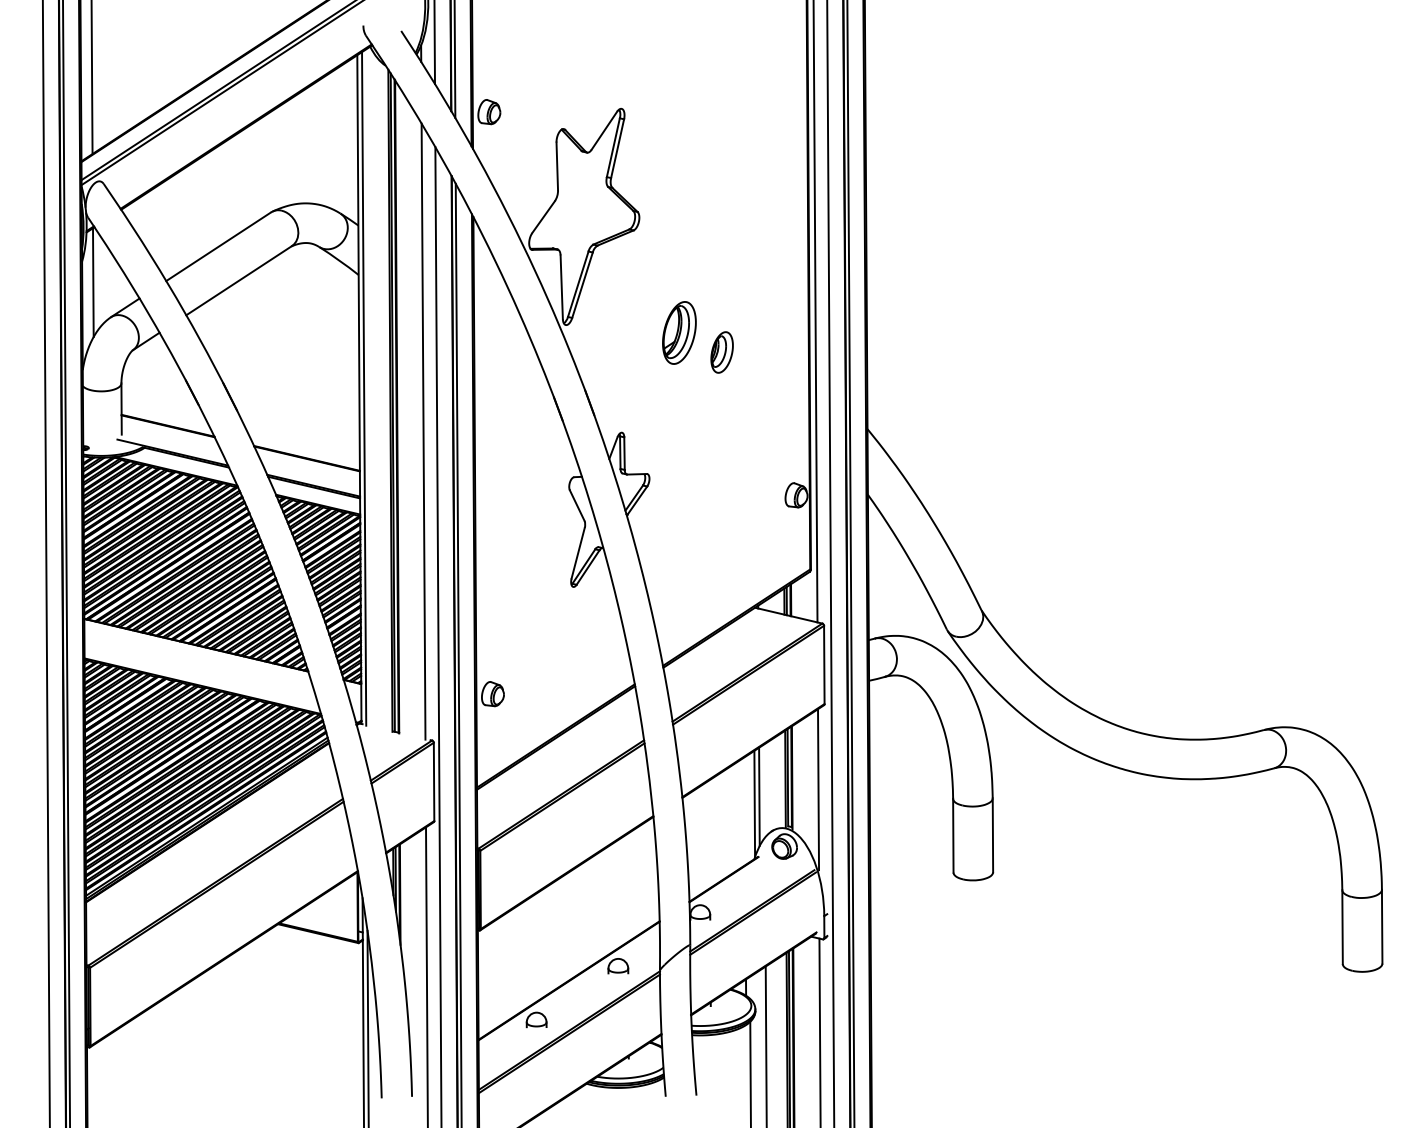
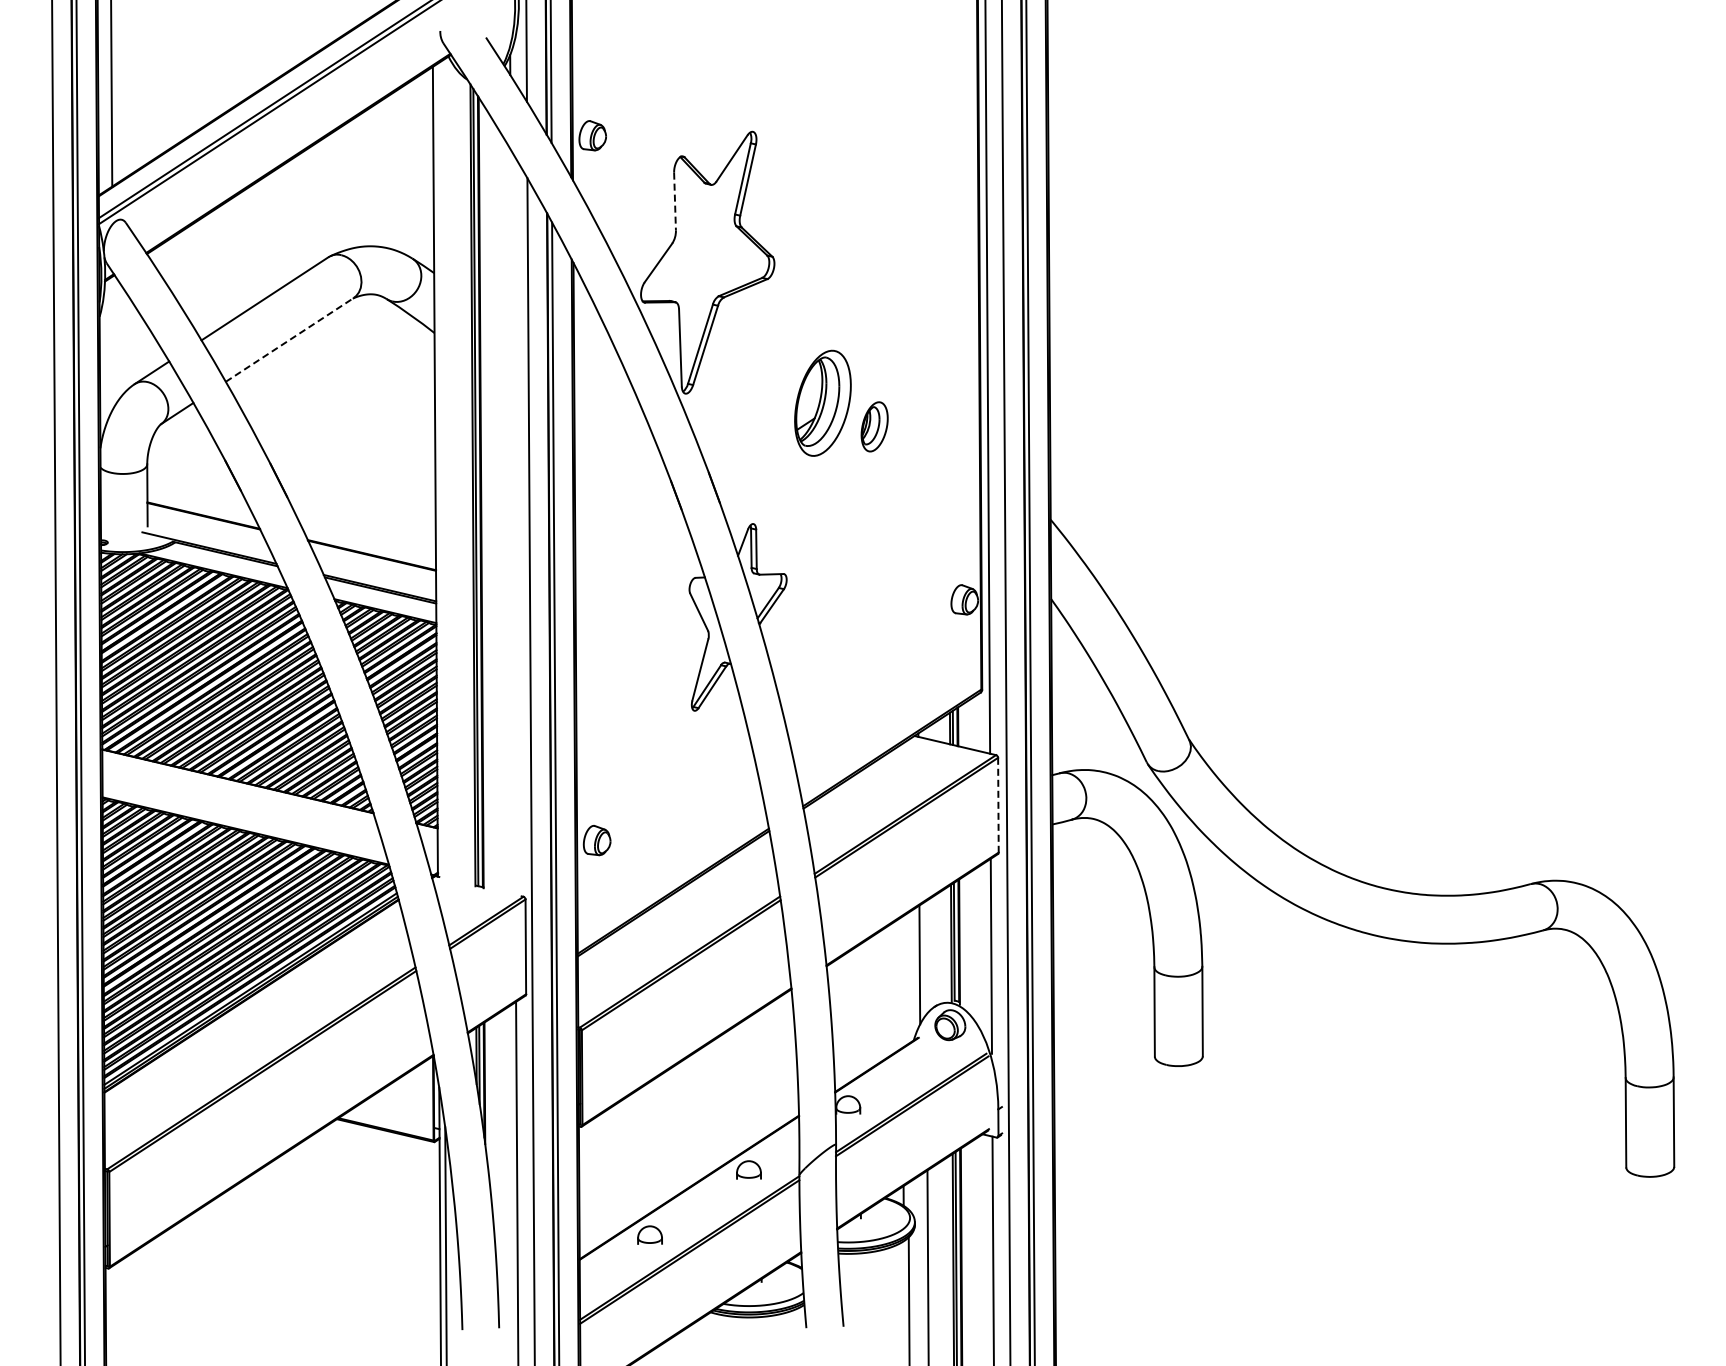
line: (557, 166) -> (675, 201), solid -> dashed
line: (239, 280) -> (290, 339), solid -> dashed
line: (92, 282) -> (112, 342), removed
part: (679, 332) -> (822, 402), size x1.4
line: (363, 388) -> (440, 470), removed
line: (423, 431) -> (512, 522), removed
line: (824, 665) -> (998, 805), solid -> dashed
line: (754, 803) -> (913, 973), removed

